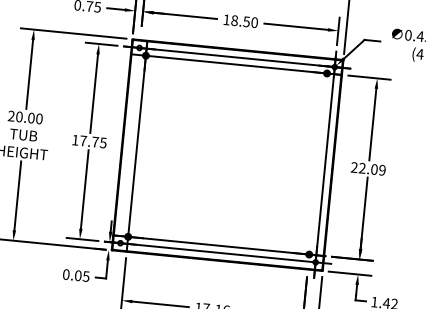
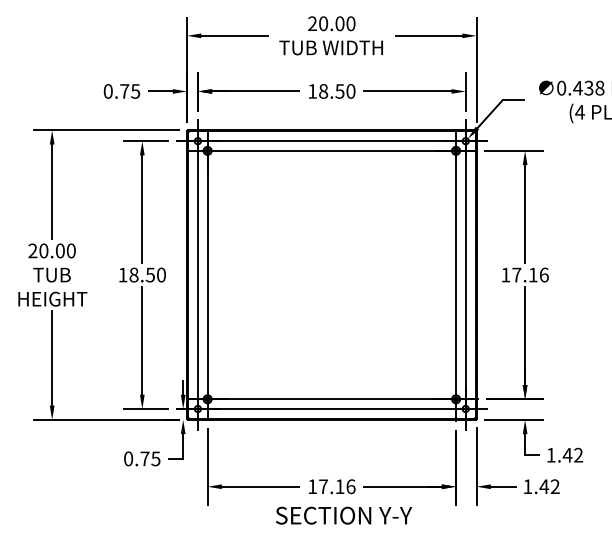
text: (93, 141) -> (147, 274), 17.75 -> 18.50
line: (129, 145) -> (197, 274), added
line: (318, 164) -> (456, 275), added
text: (368, 168) -> (524, 274), 22.09 -> 17.16
text: (77, 275) -> (144, 458), 0.05 -> 0.75

